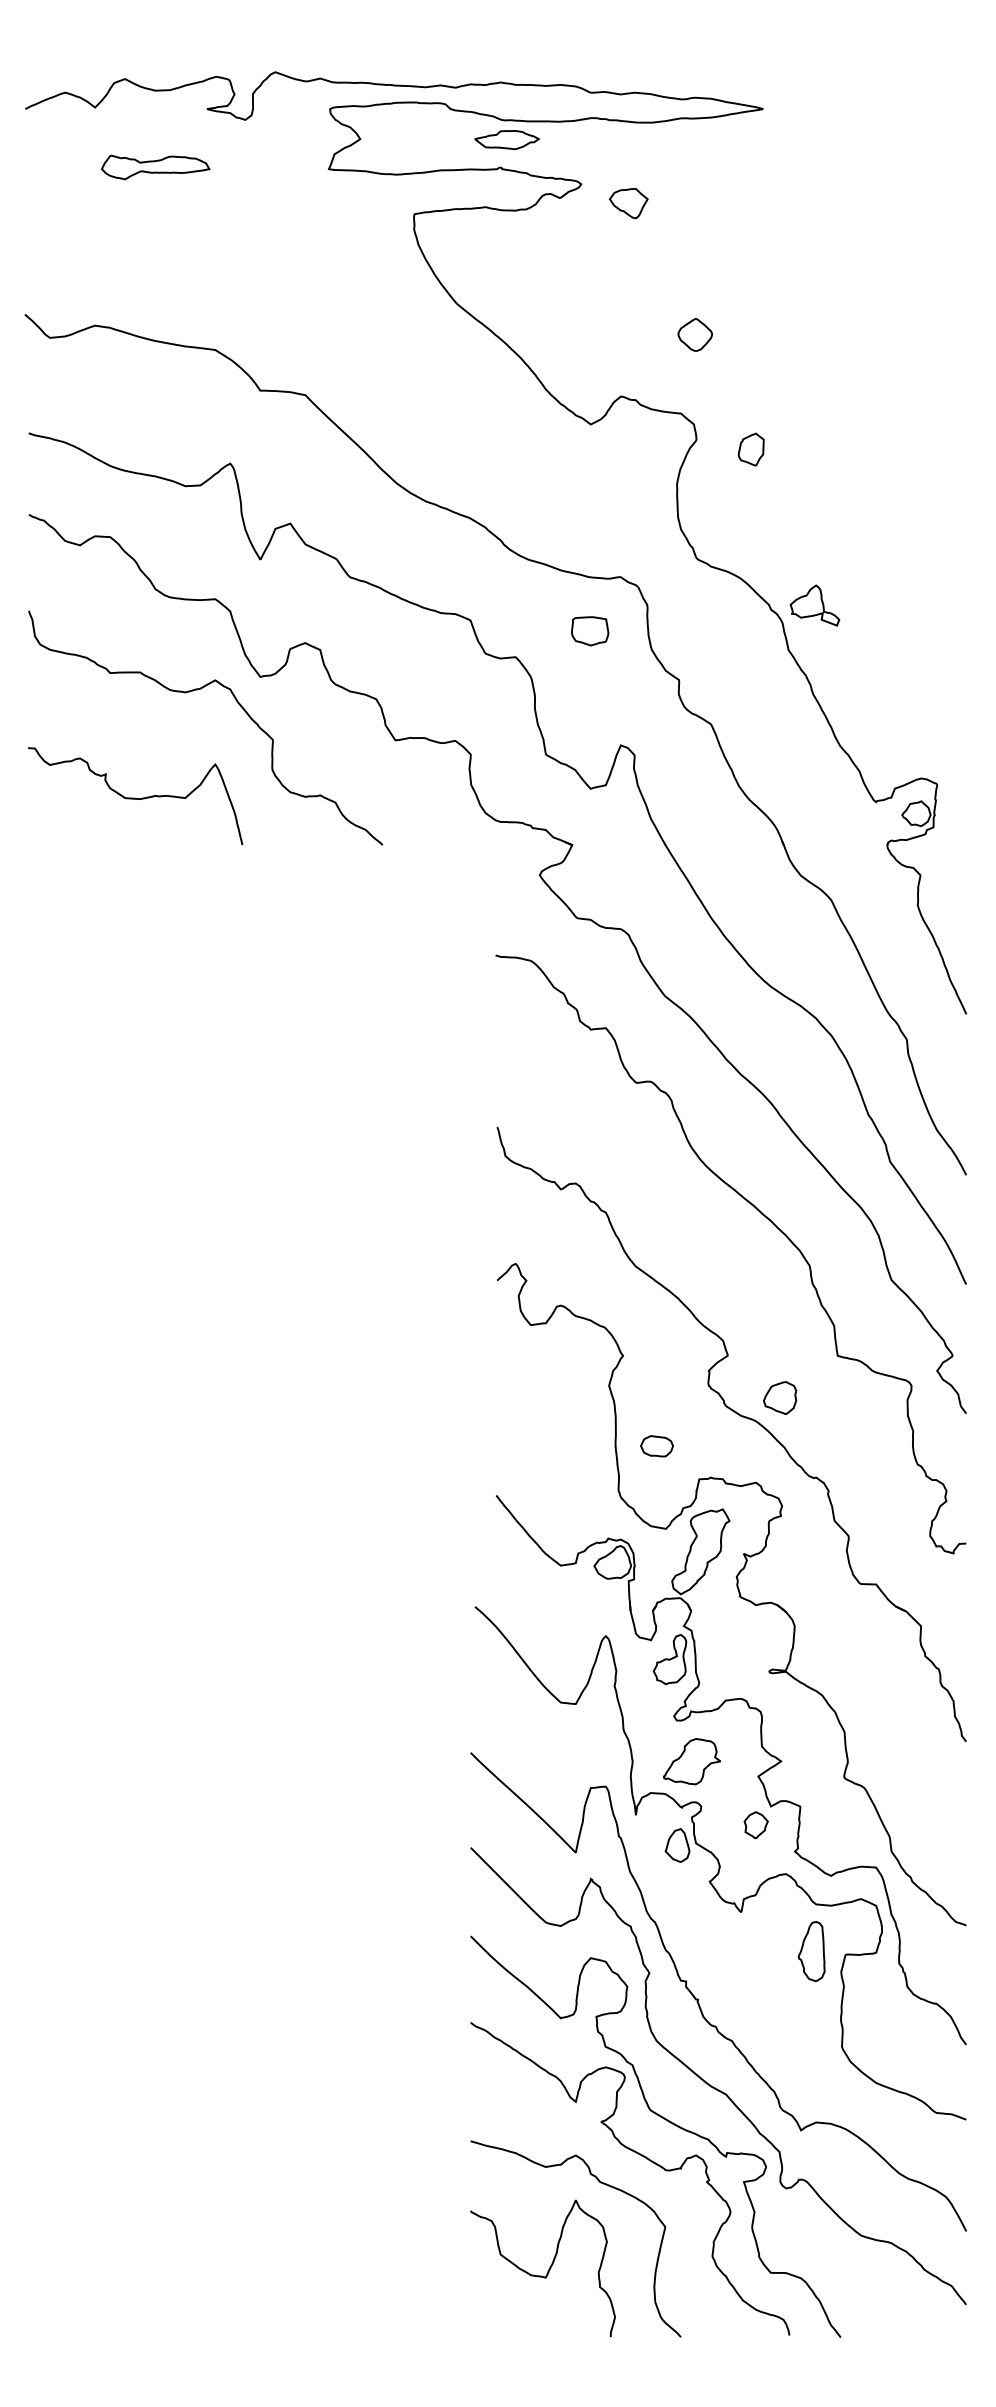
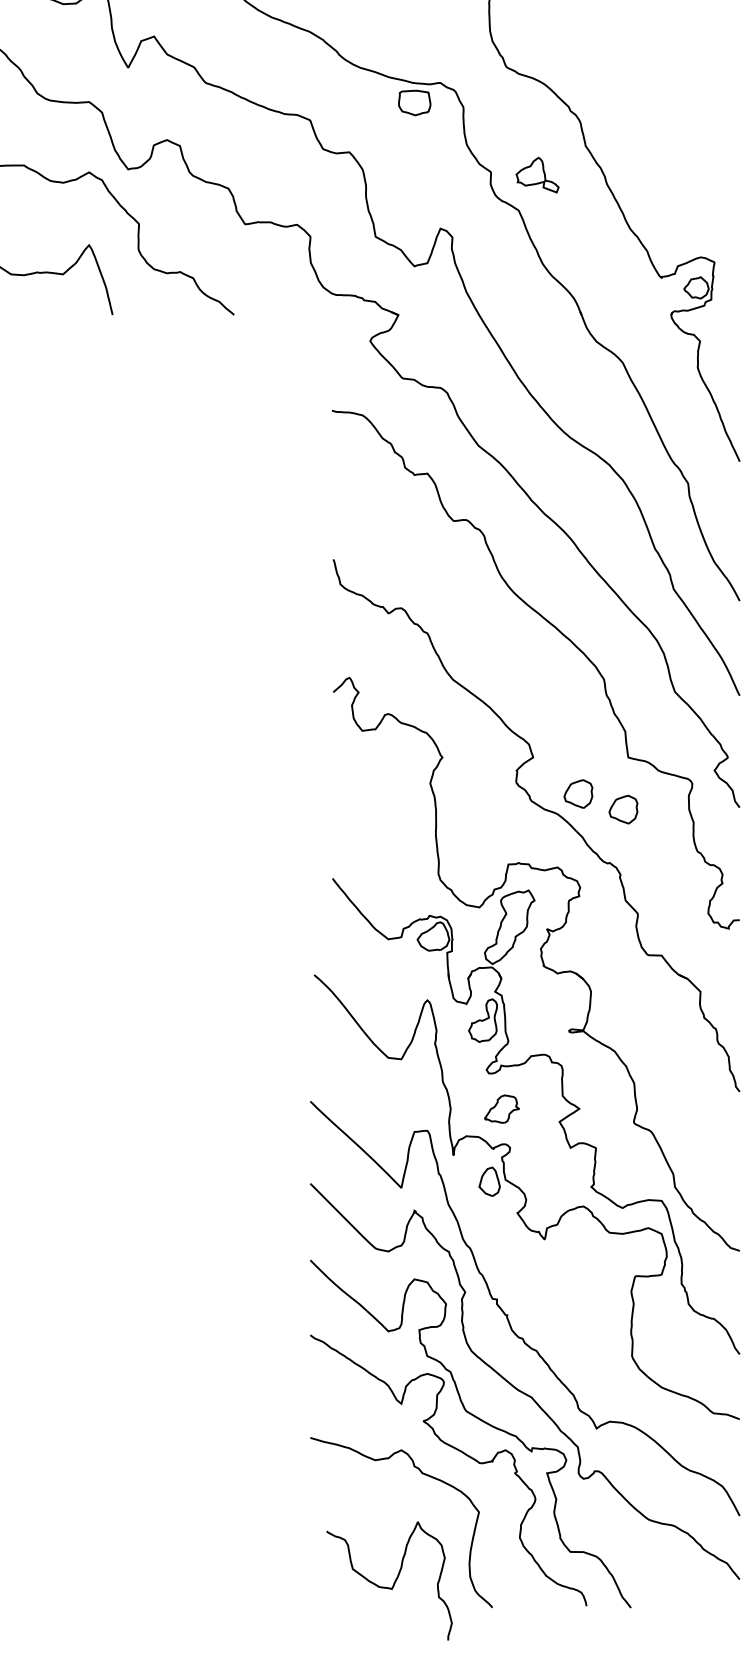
part: (814, 605) -> (537, 175), moved
part: (590, 631) -> (415, 103), moved
part: (832, 1415) -> (623, 809), added
part: (656, 1446) -> (471, 836), removed
part: (691, 1761) -> (501, 1108), size x0.7
part: (755, 1825) -> (557, 1164), removed
part: (811, 1951) -> (605, 1273), removed
curve: (547, 2271) -> (393, 1583), moved

